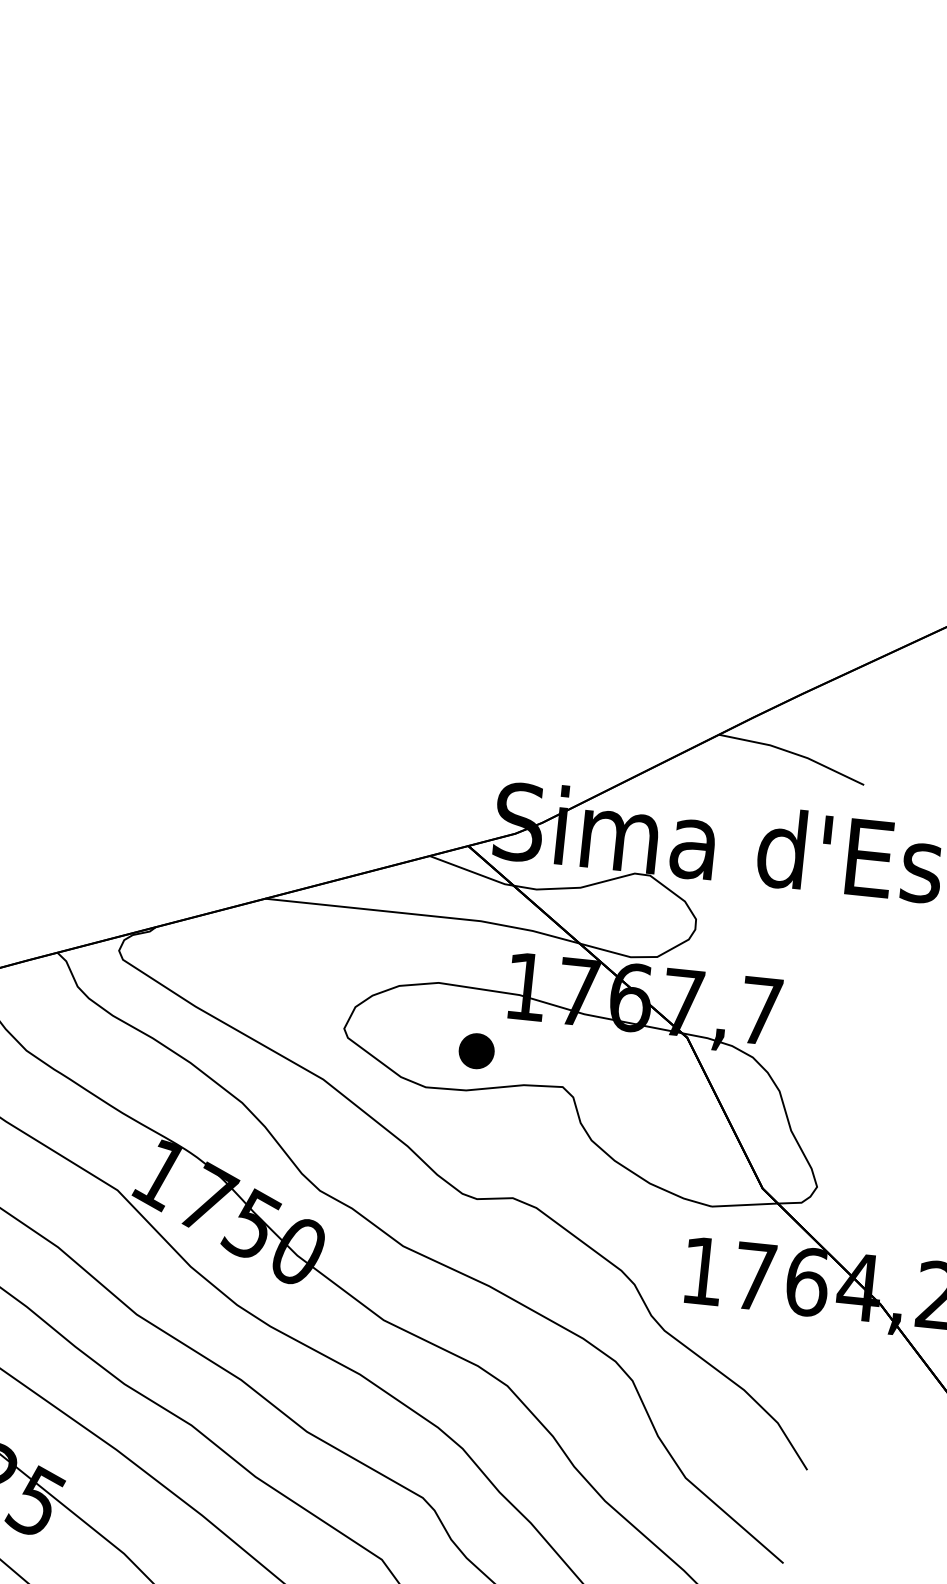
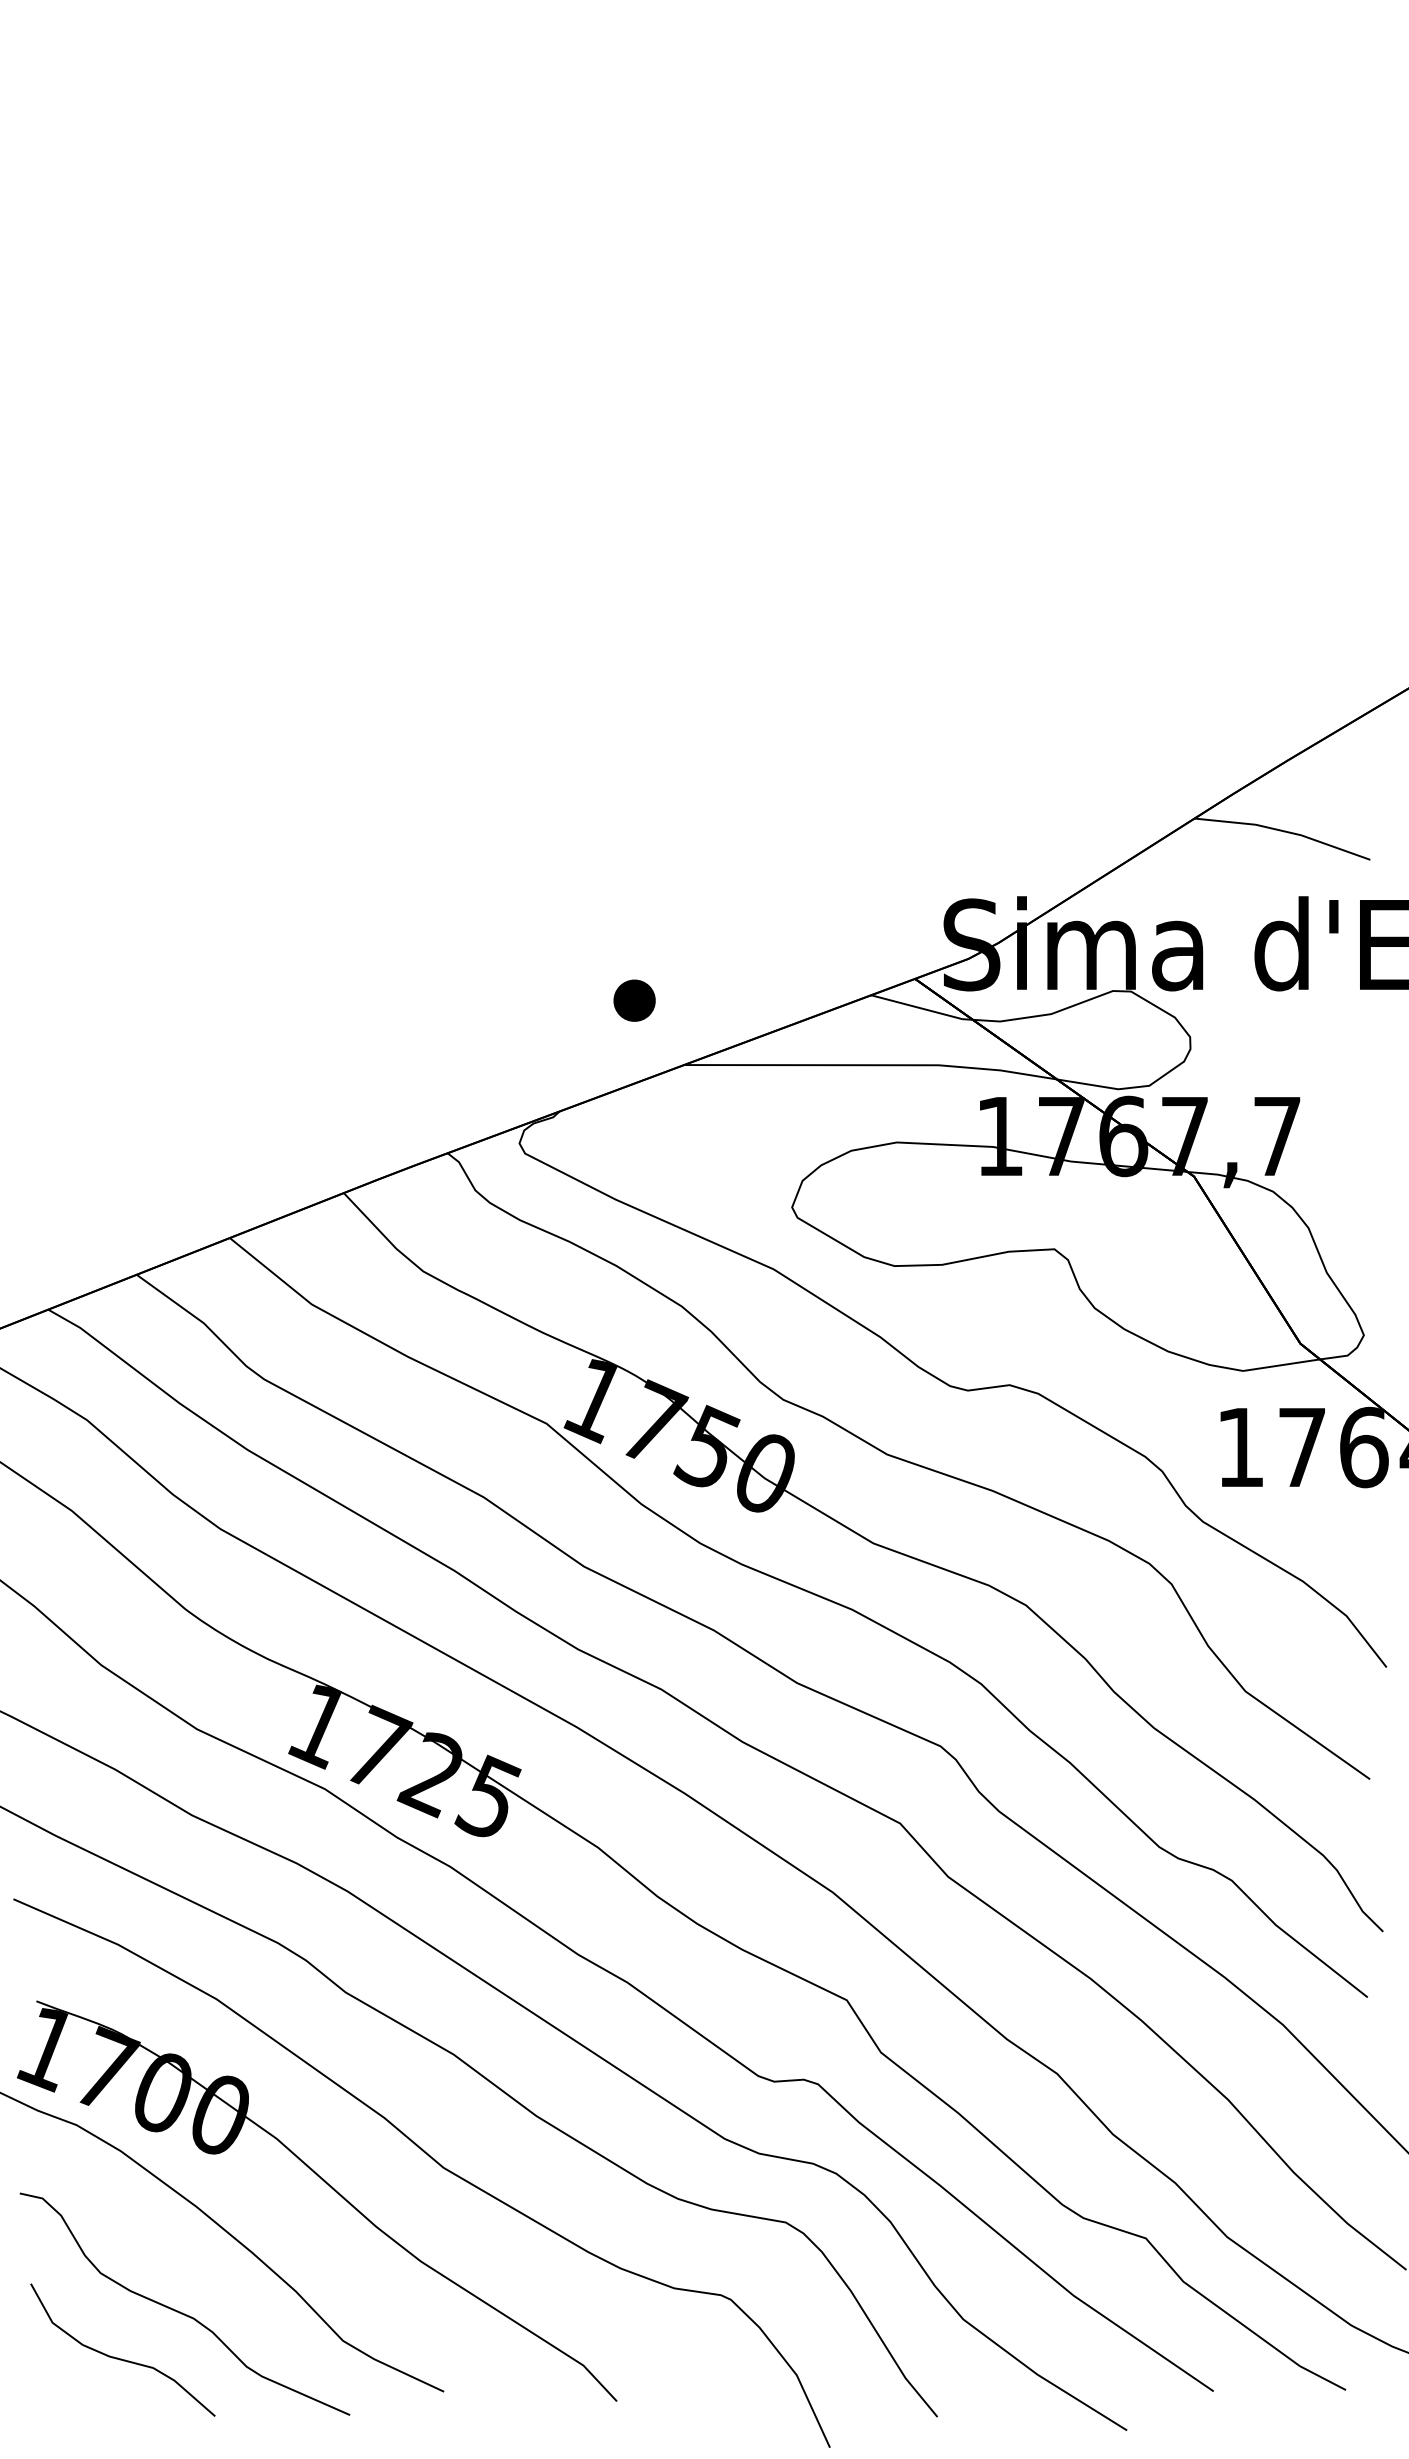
part: (476, 1051) -> (634, 1000), moved

